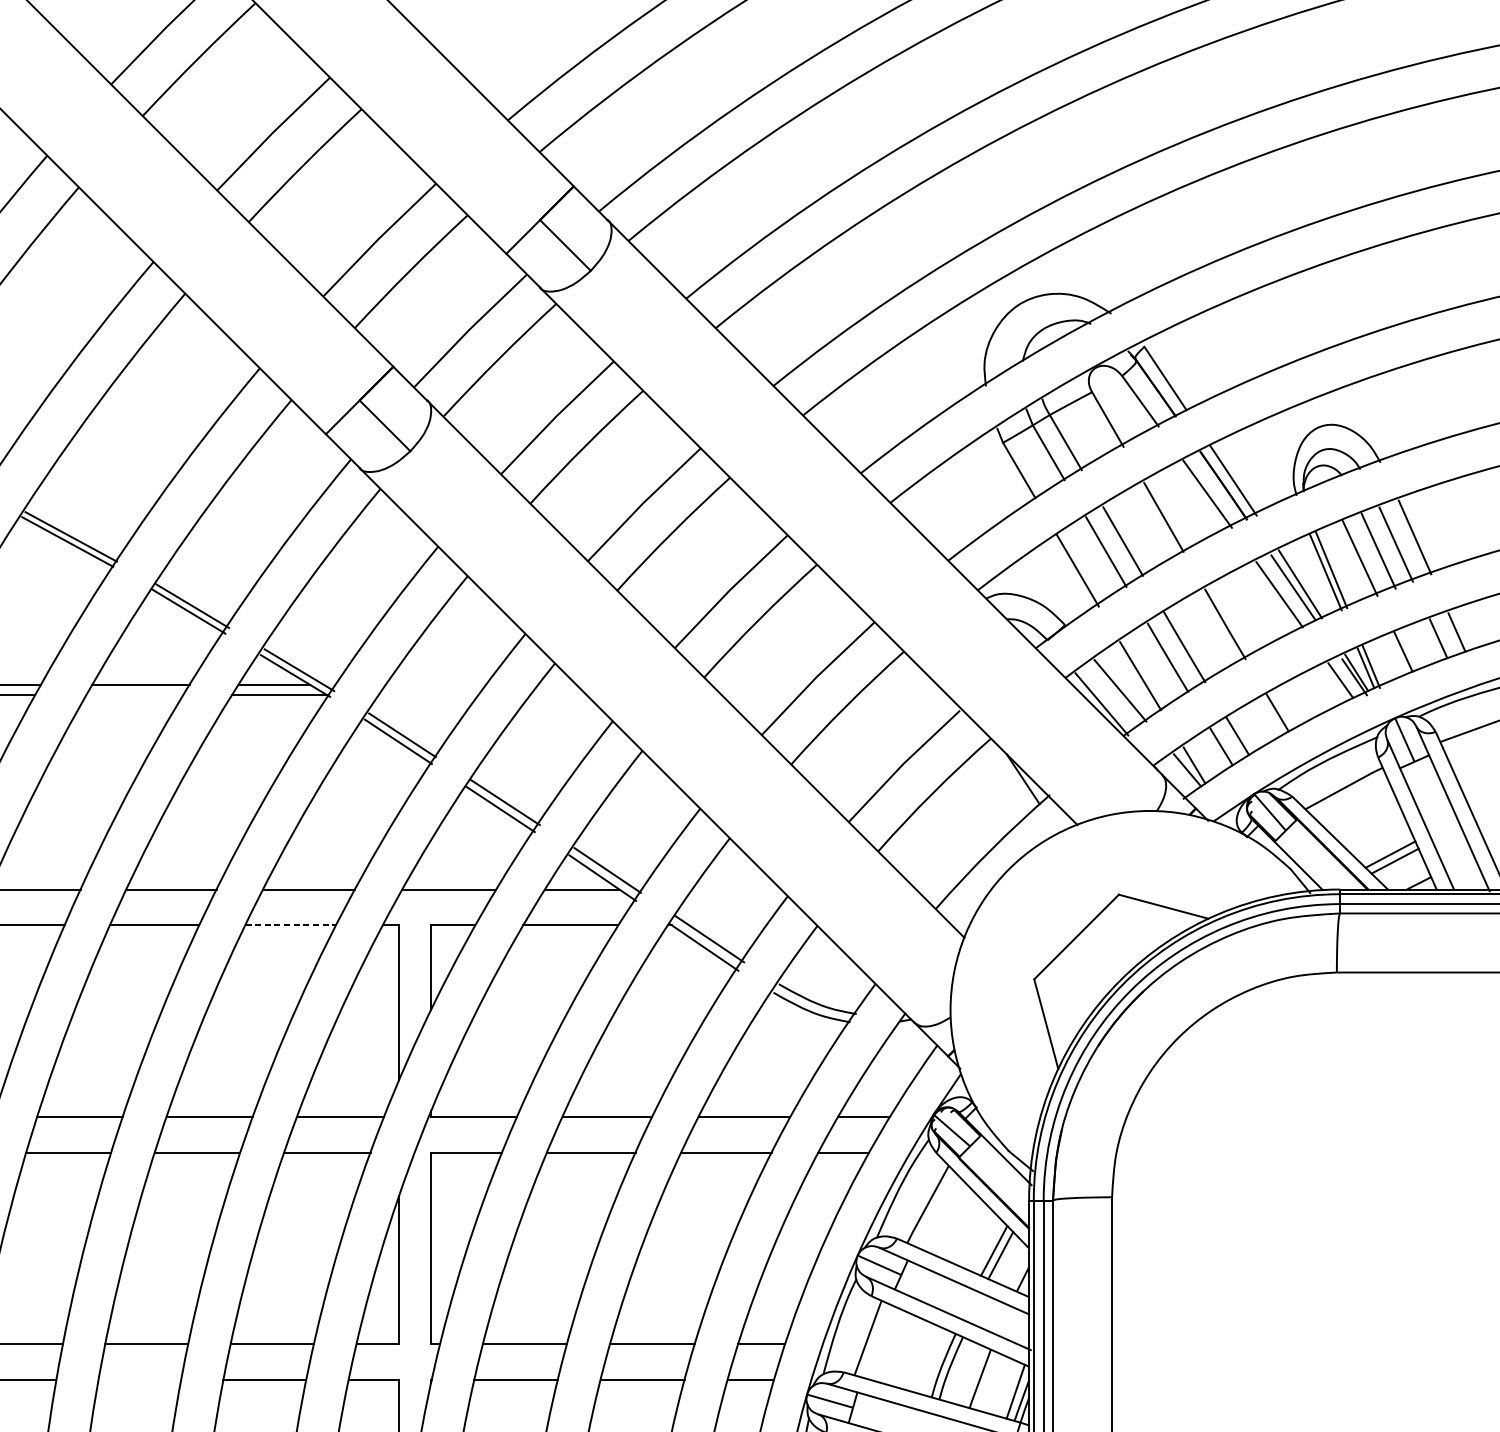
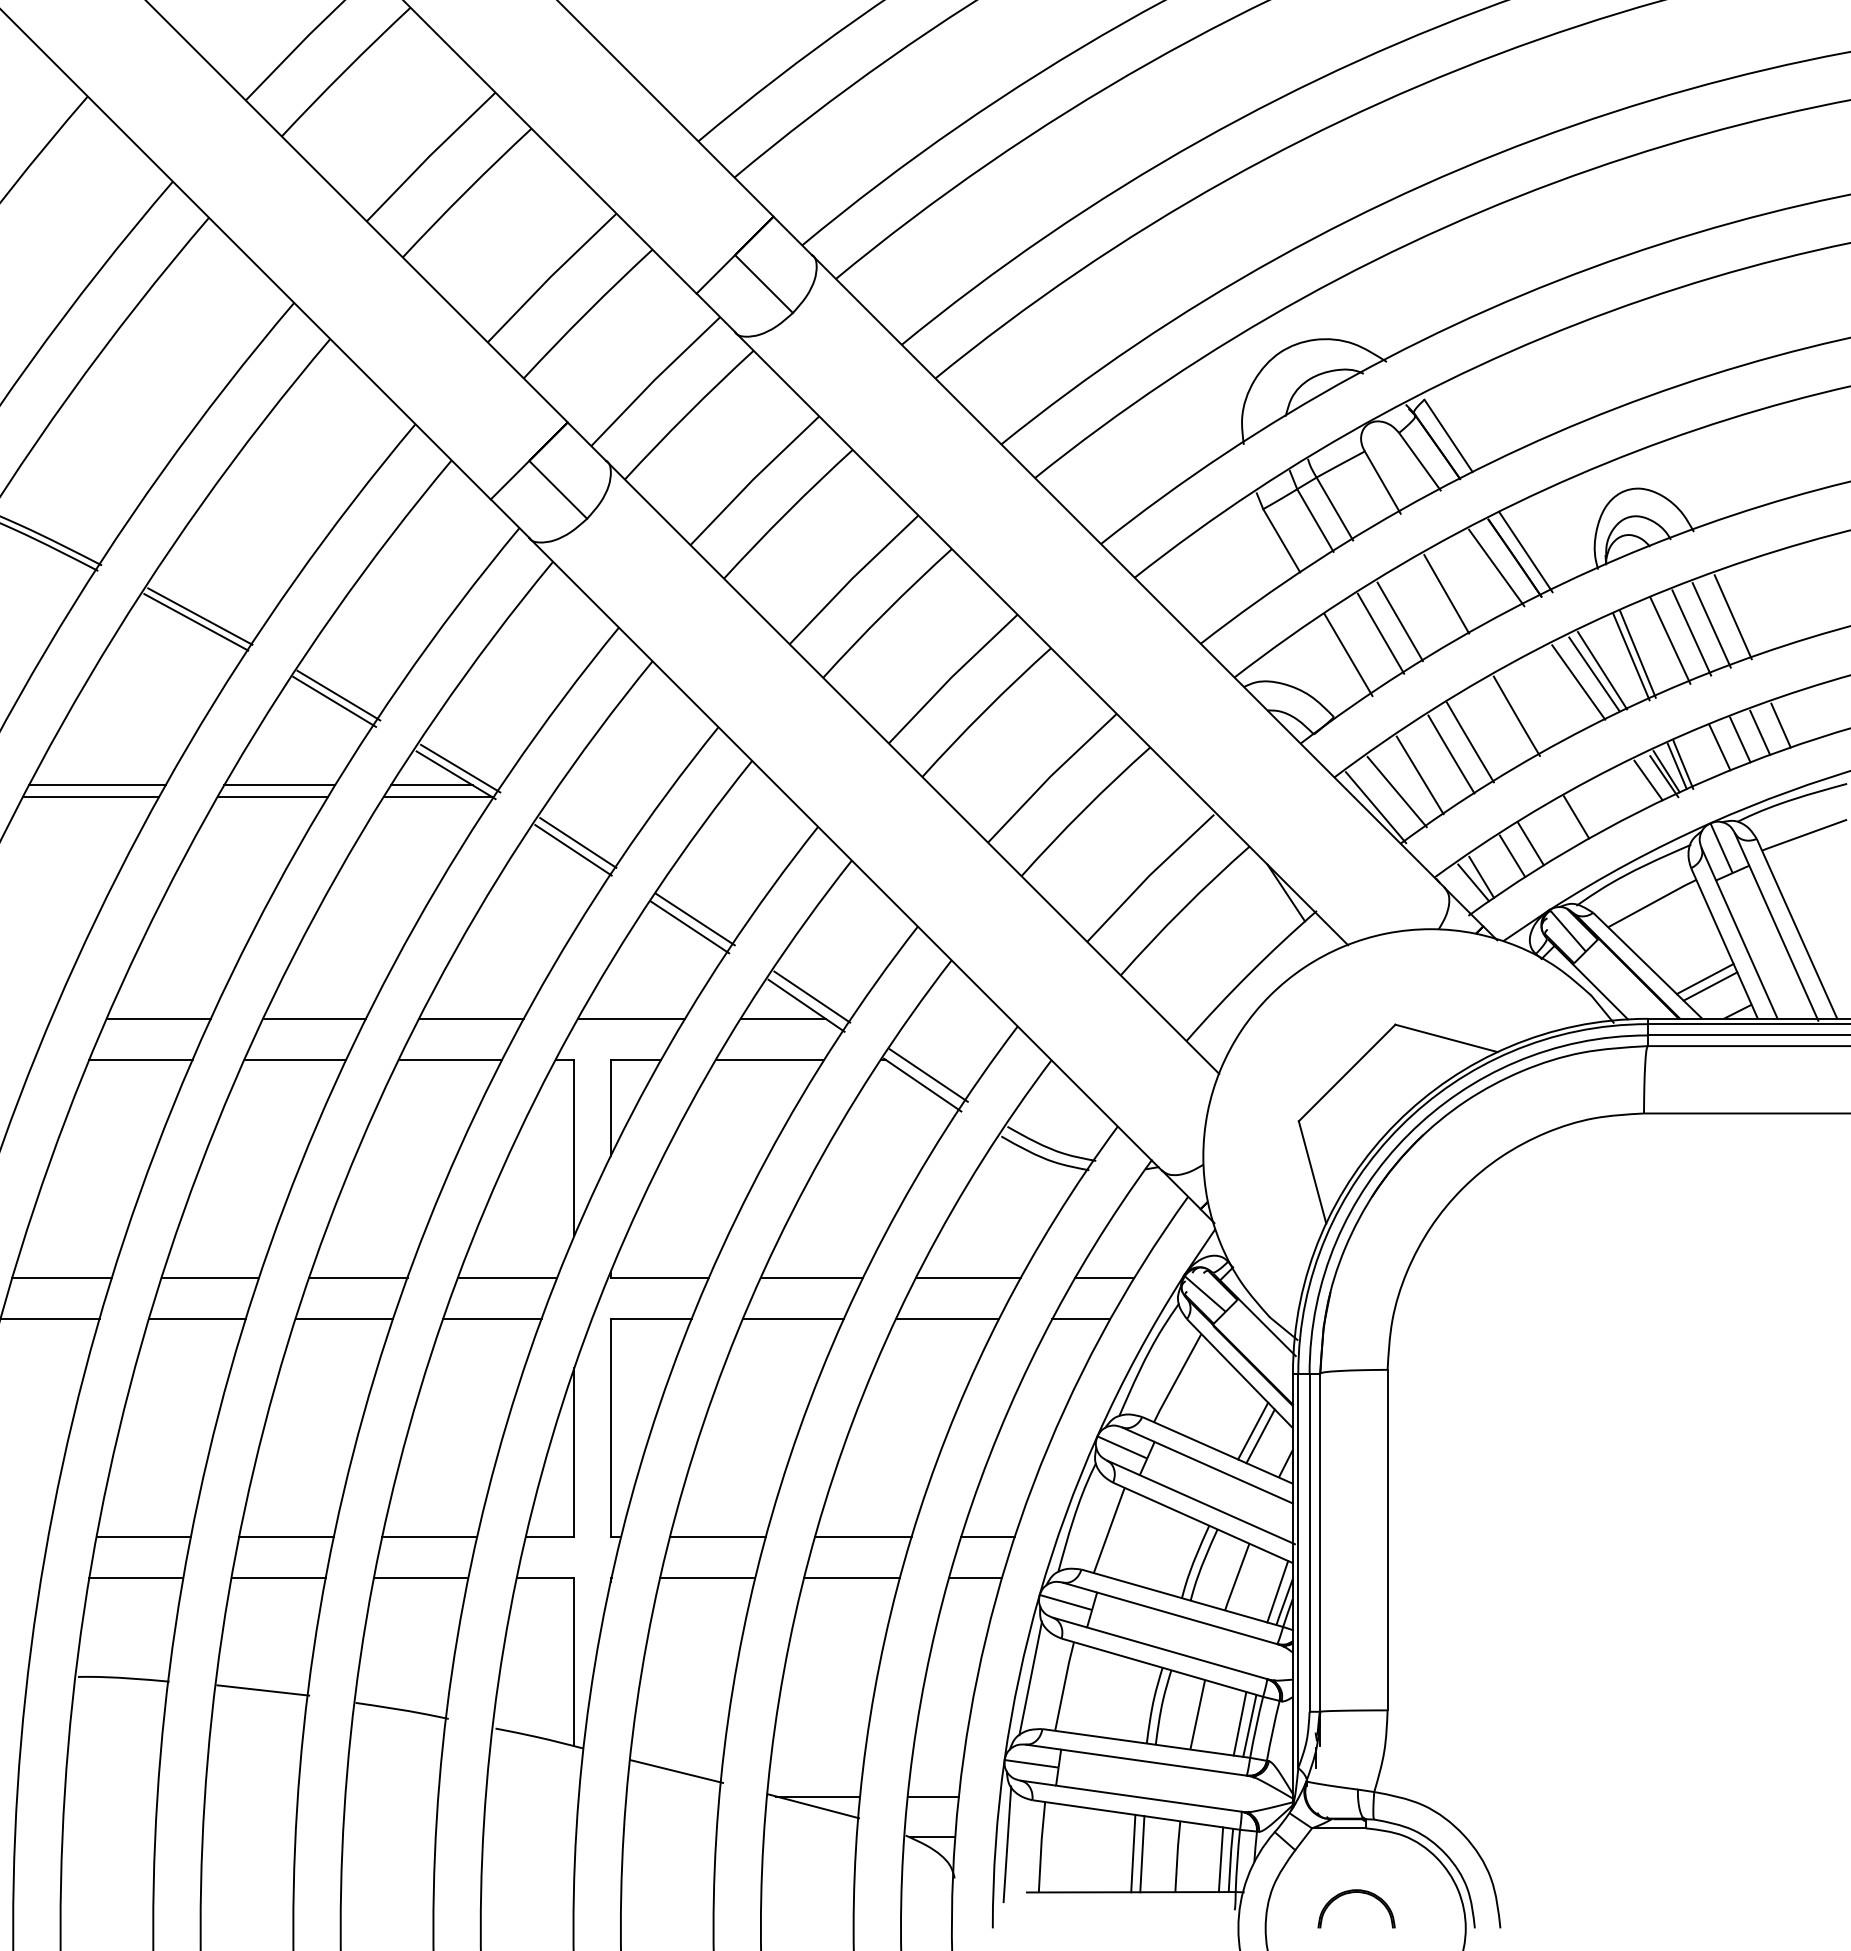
line: (1421, 644) -> (1740, 739), added
line: (134, 694) -> (272, 796), added
line: (290, 925) -> (450, 1059), dashed -> solid
line: (139, 1380) -> (278, 1578), added

